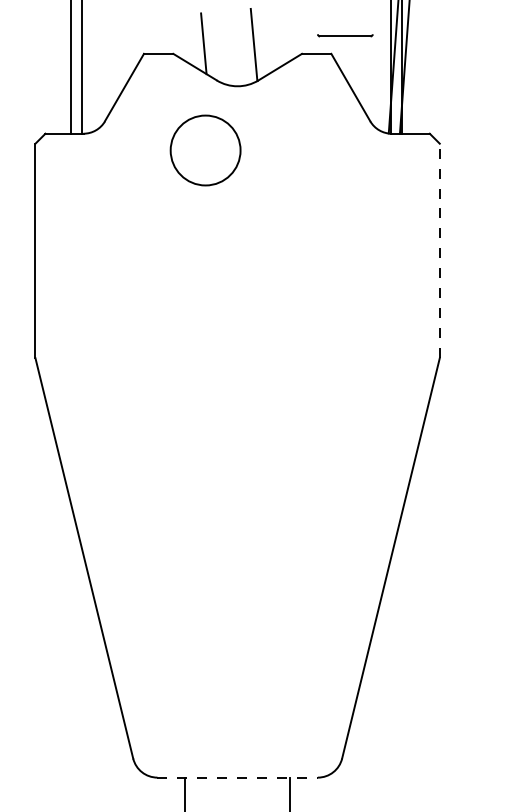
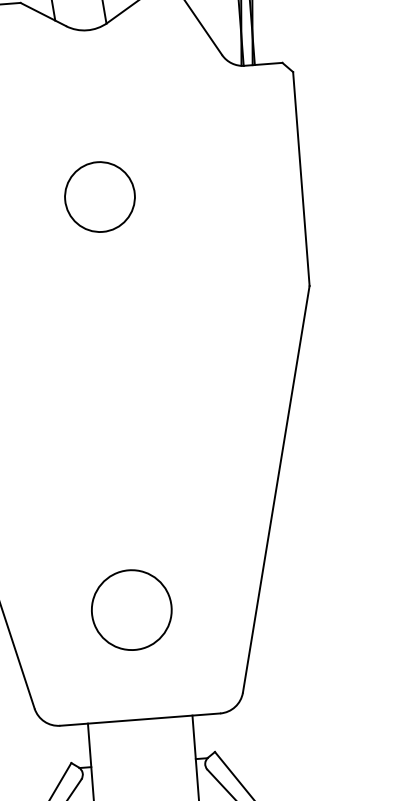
circle: (205, 150) -> (99, 197), moved
line: (439, 250) -> (301, 178), dashed -> solid
circle: (237, 667) -> (131, 609), added
line: (238, 777) -> (141, 719), dashed -> solid

